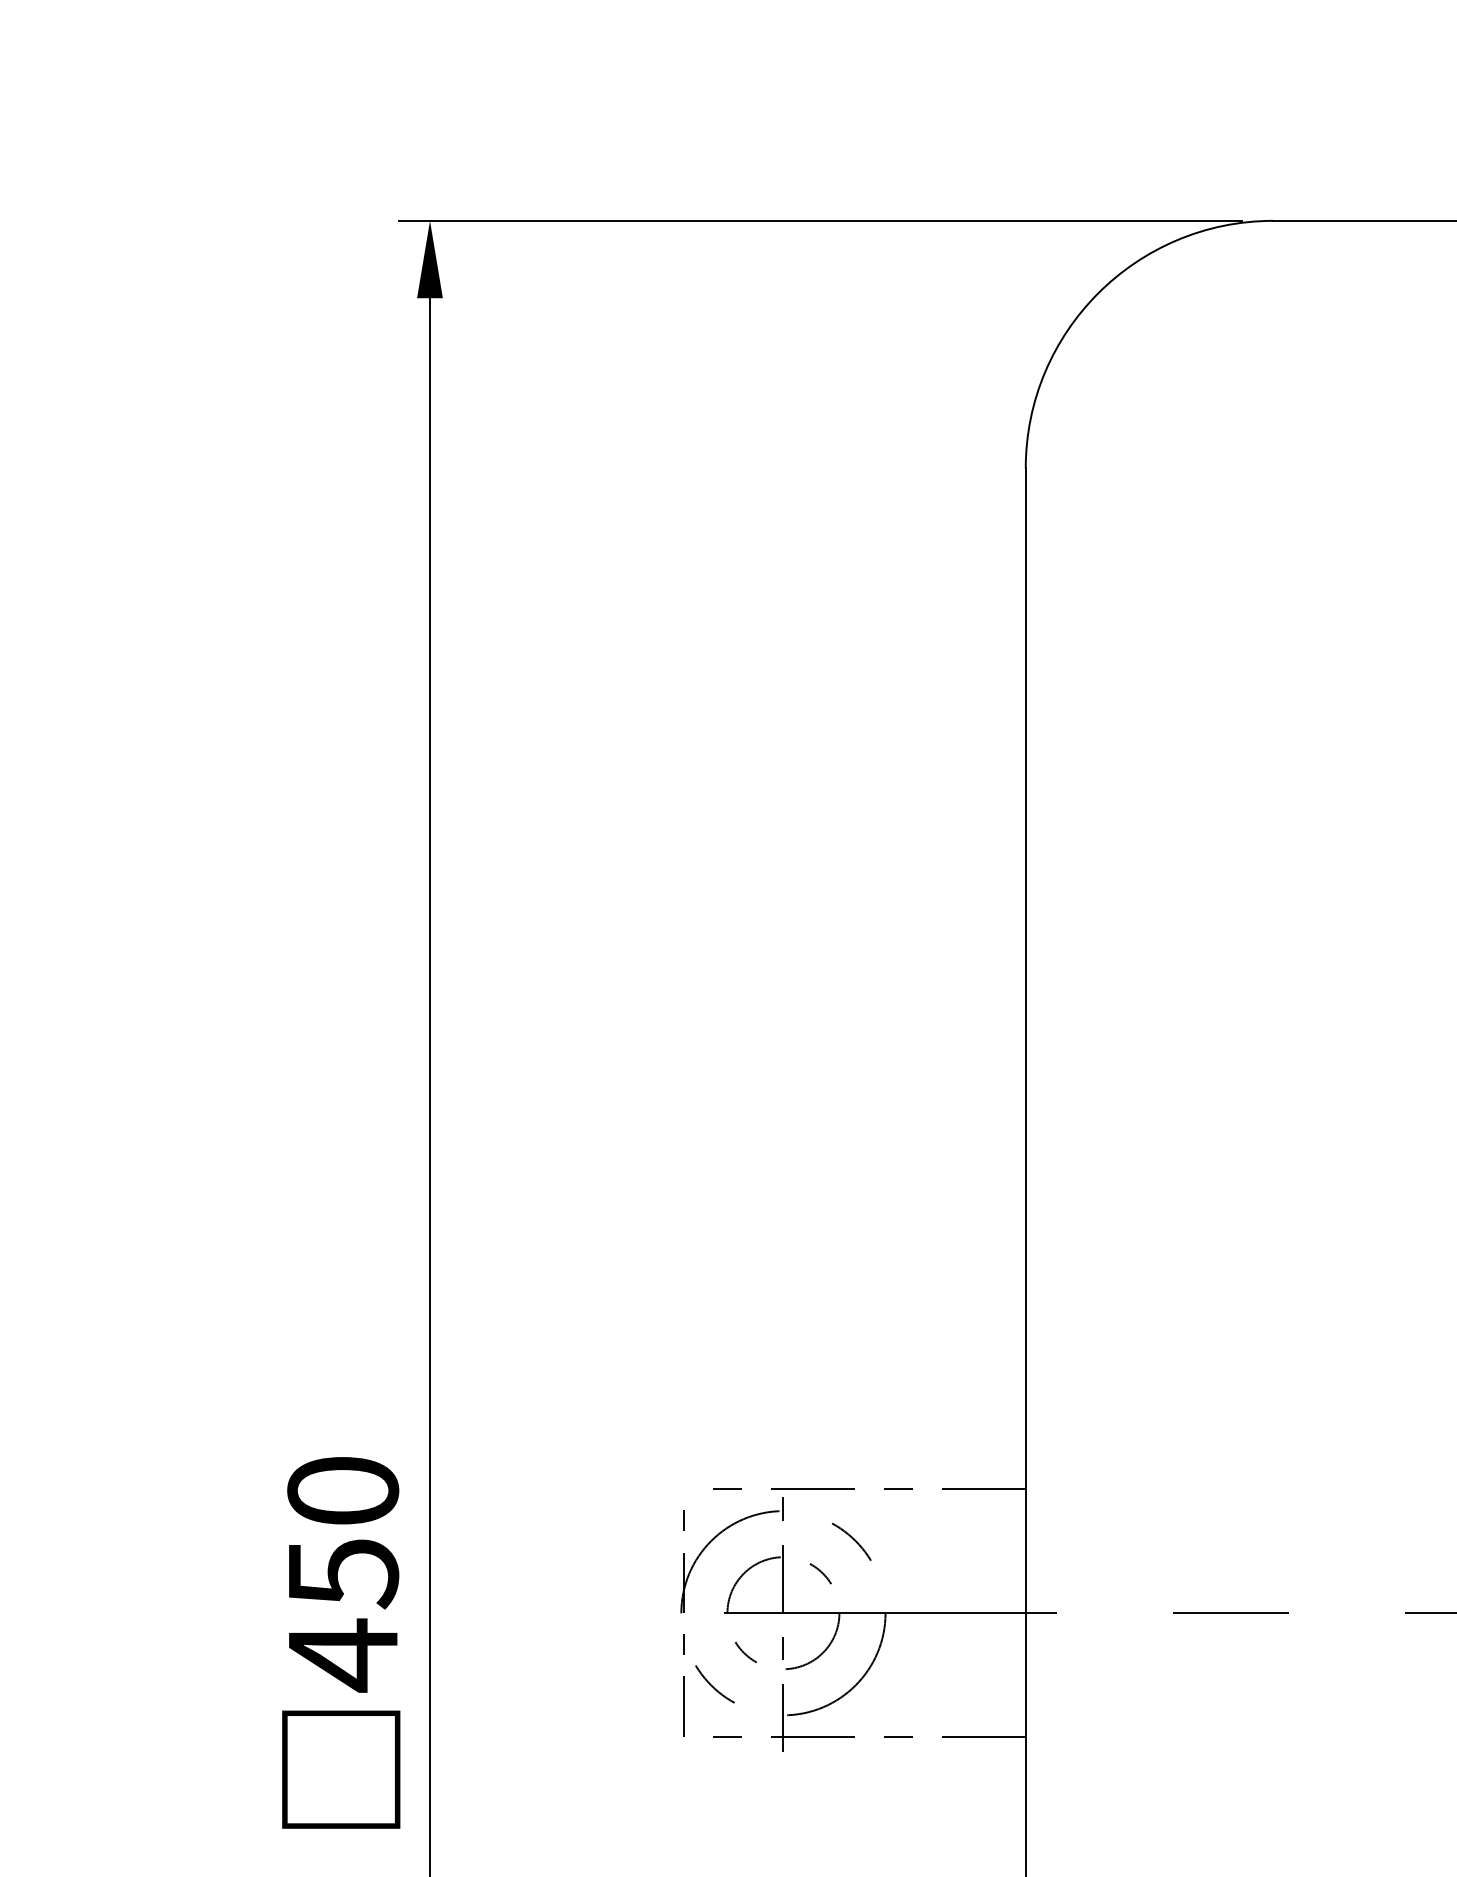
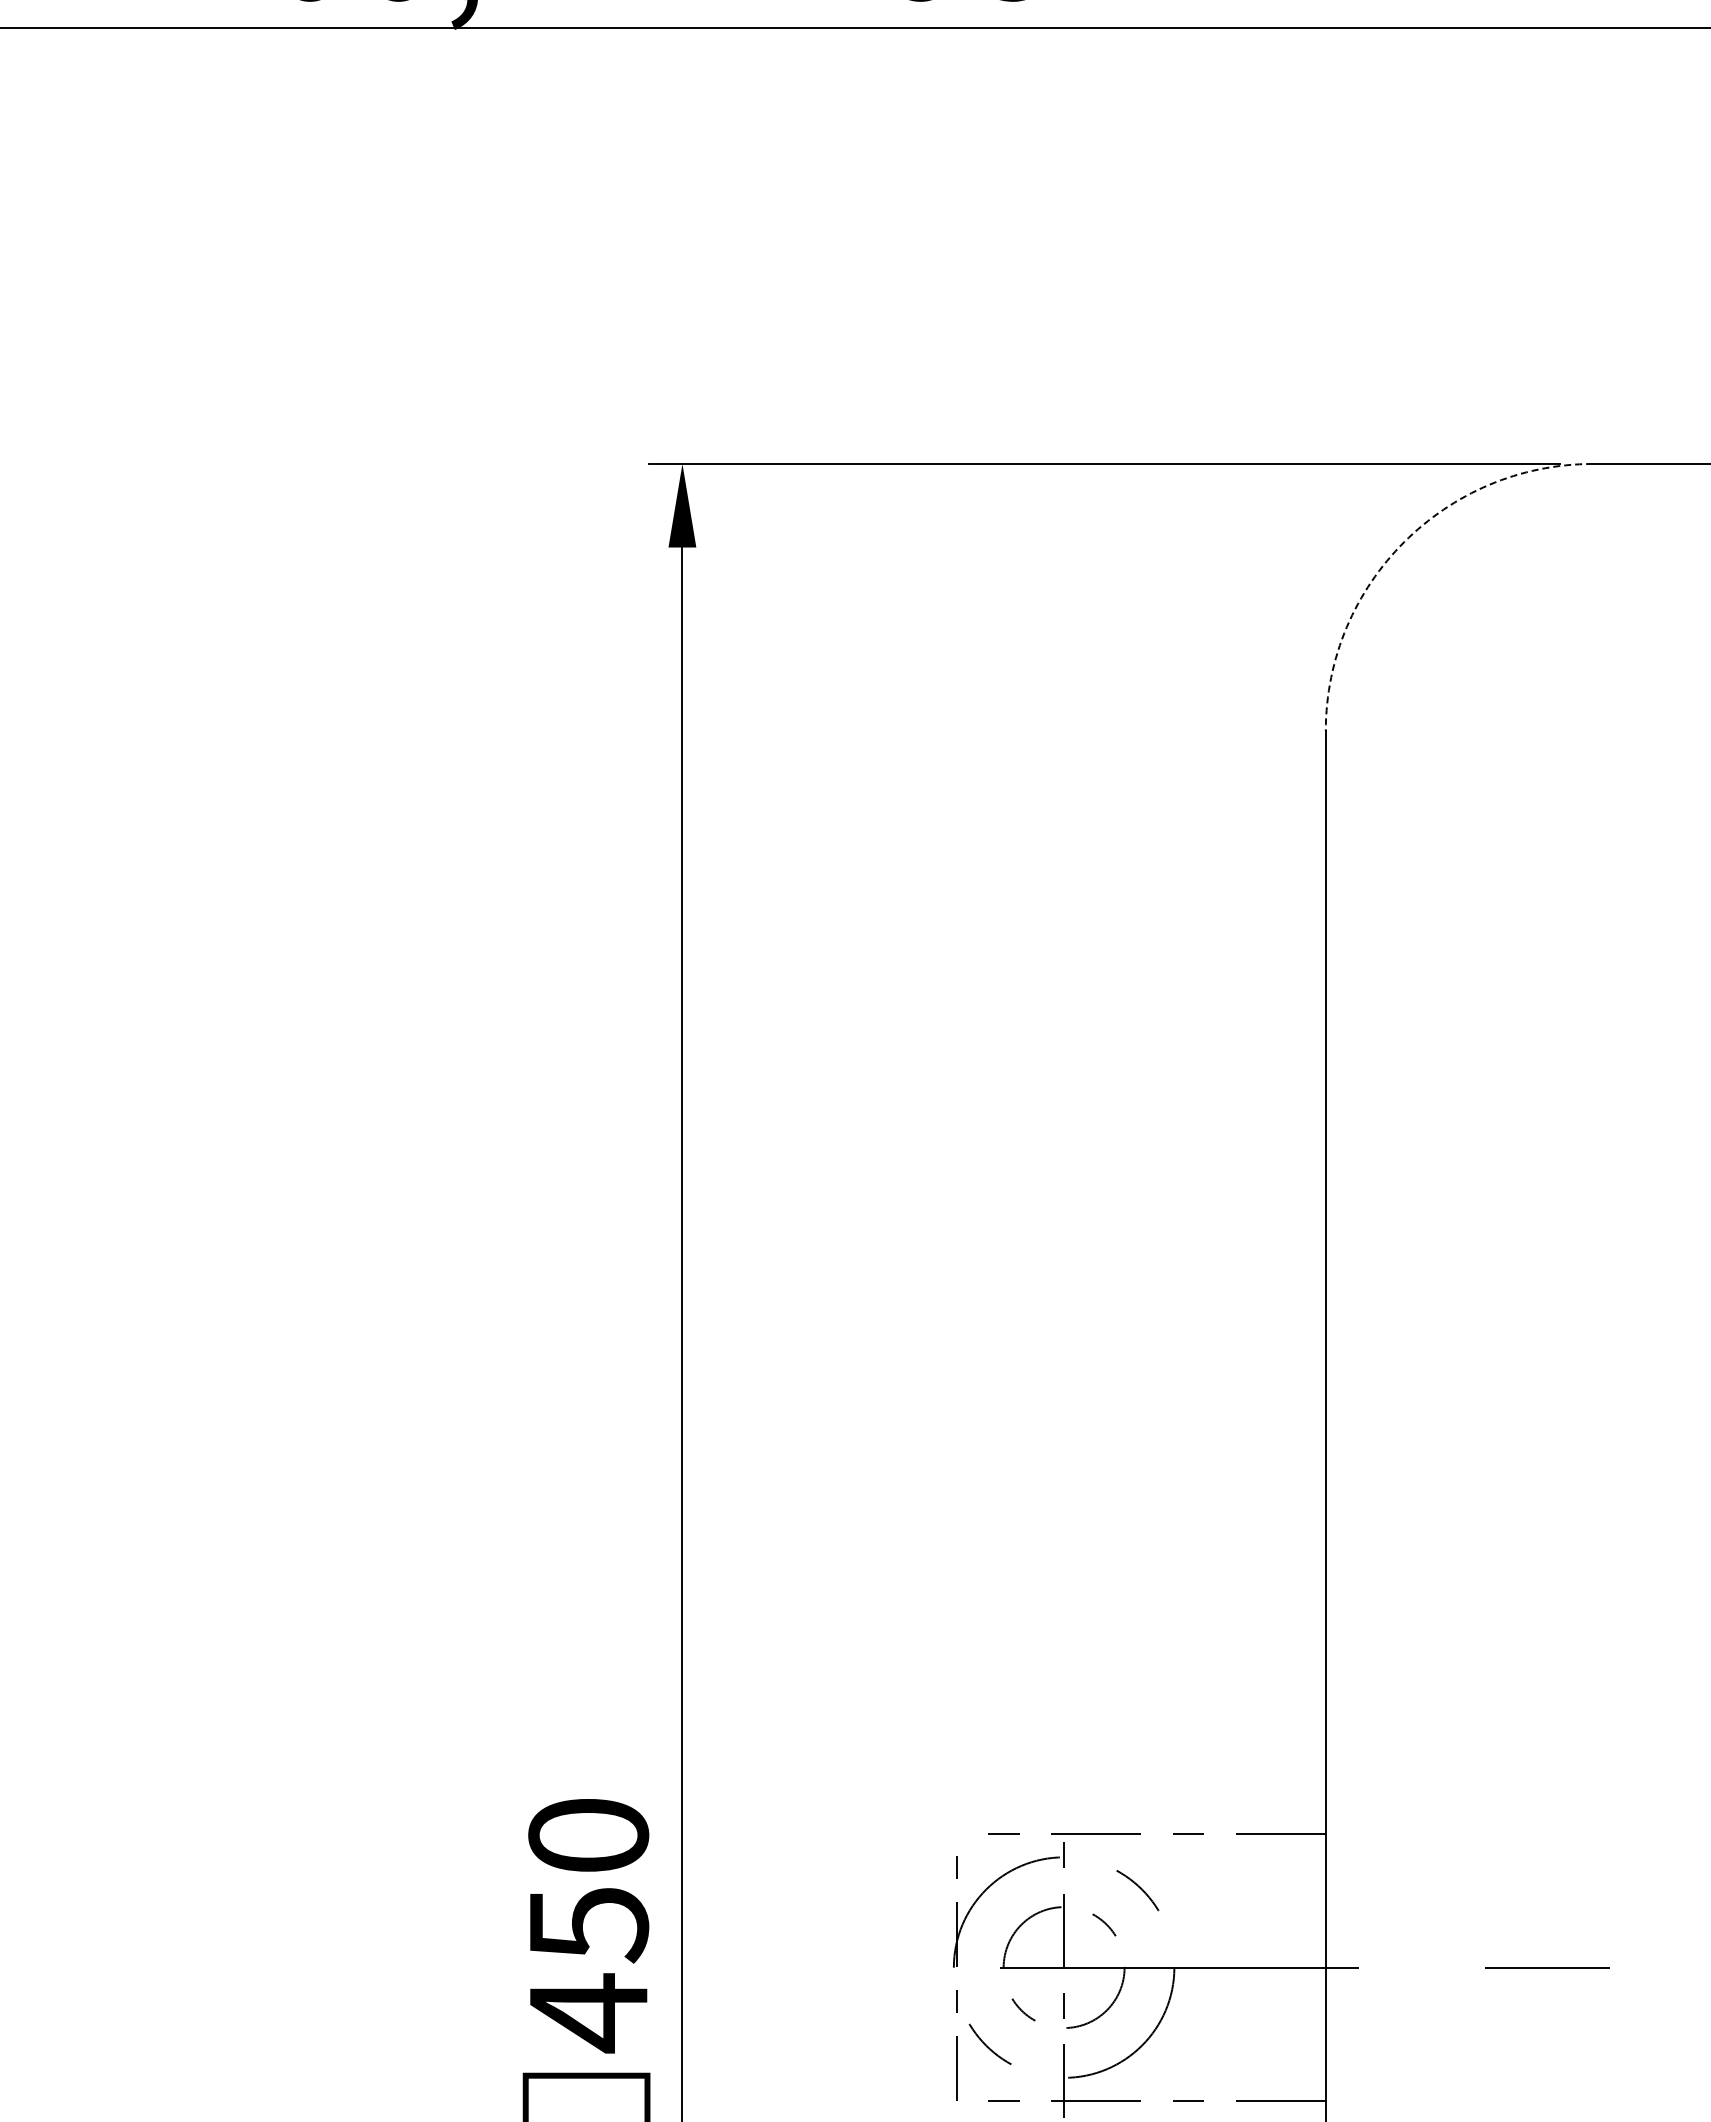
arc: (1098, 293) -> (1404, 542), solid -> dashed

